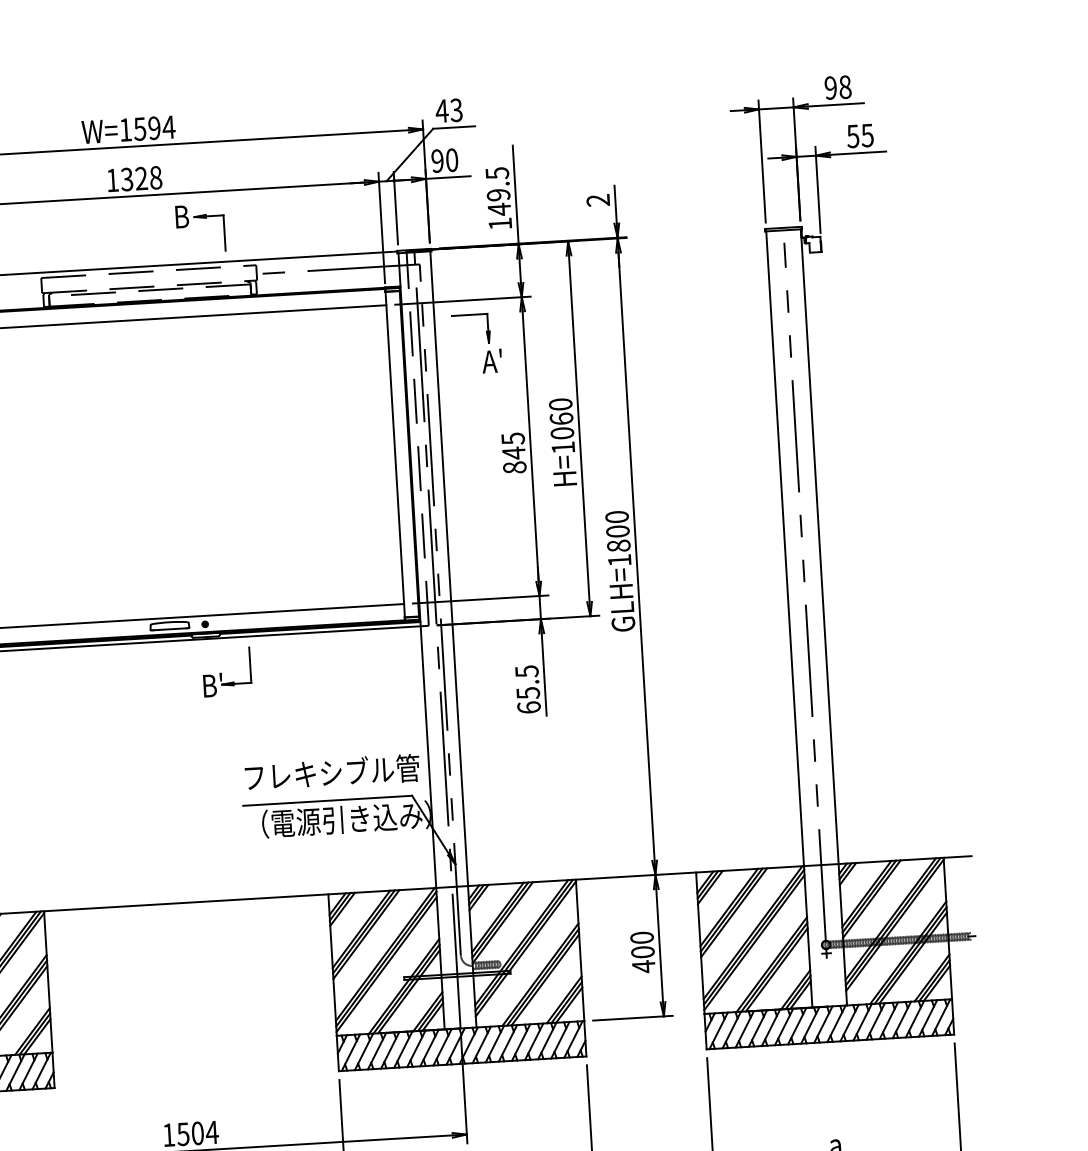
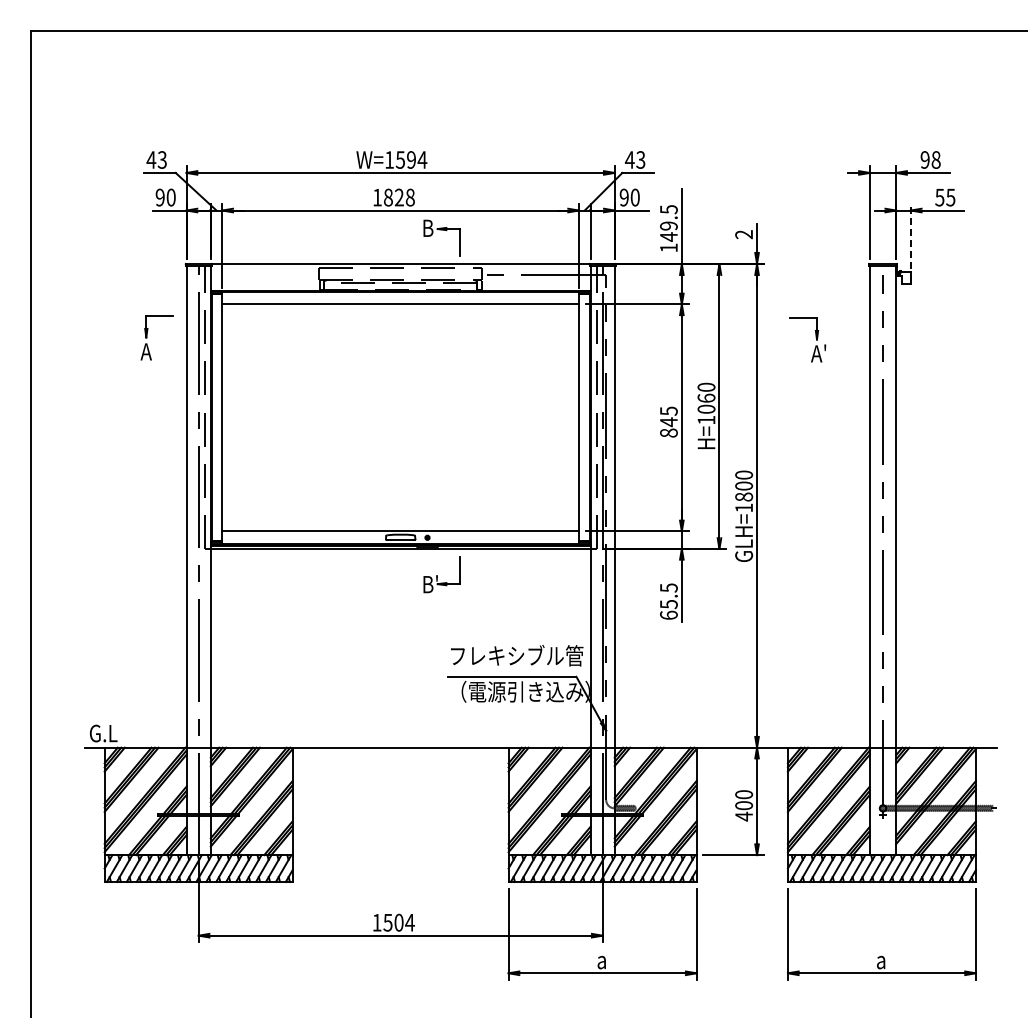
text: (125, 179) -> (387, 197), 1328 -> 1828
line: (817, 189) -> (910, 236), solid -> dashed
part: (486, 340) -> (815, 337), moved

